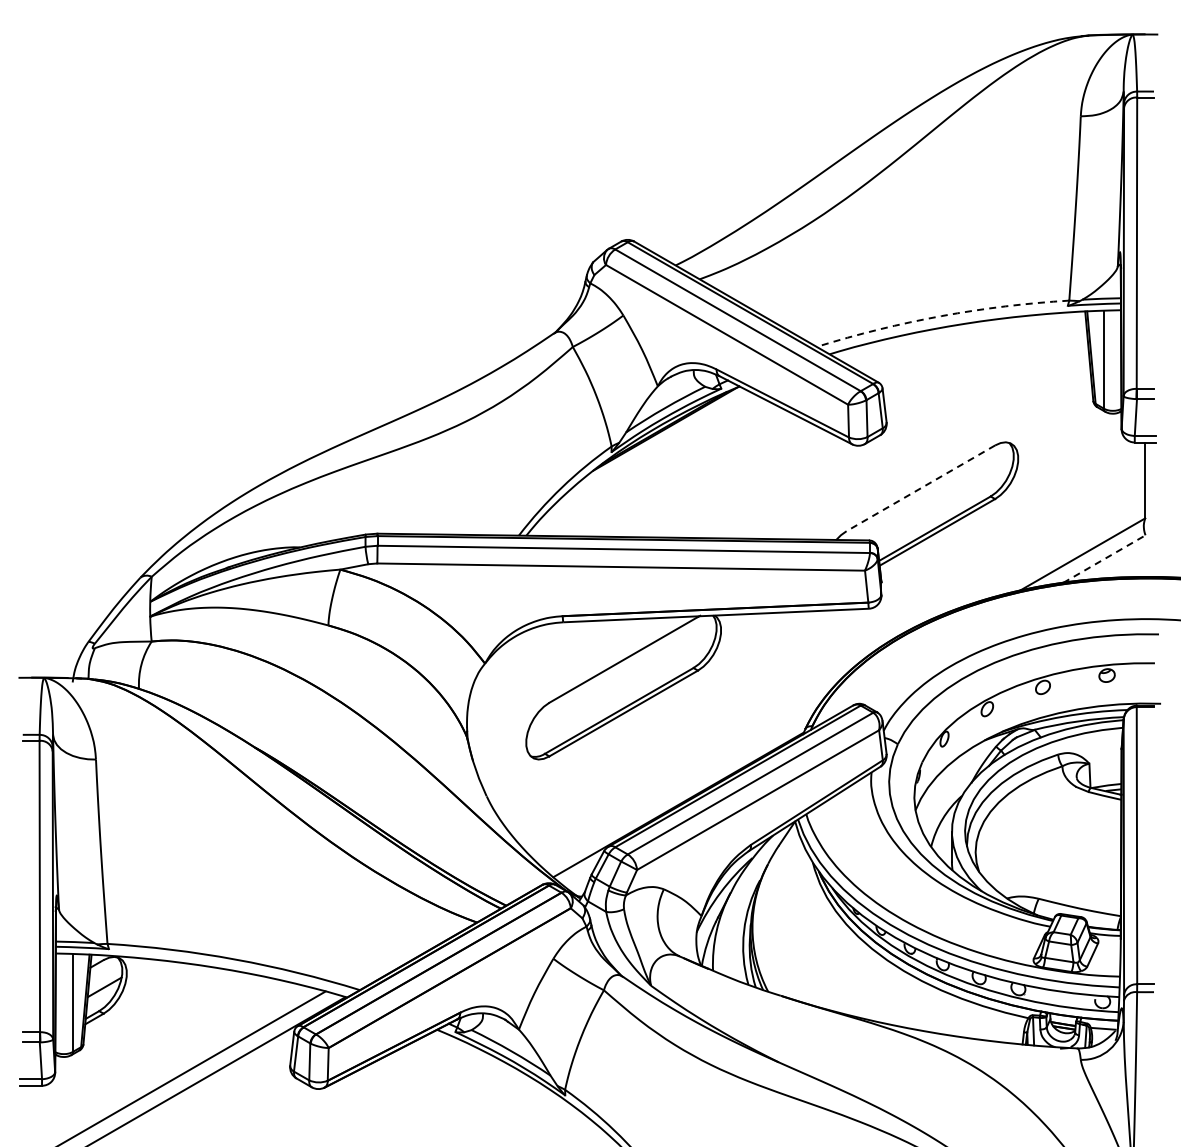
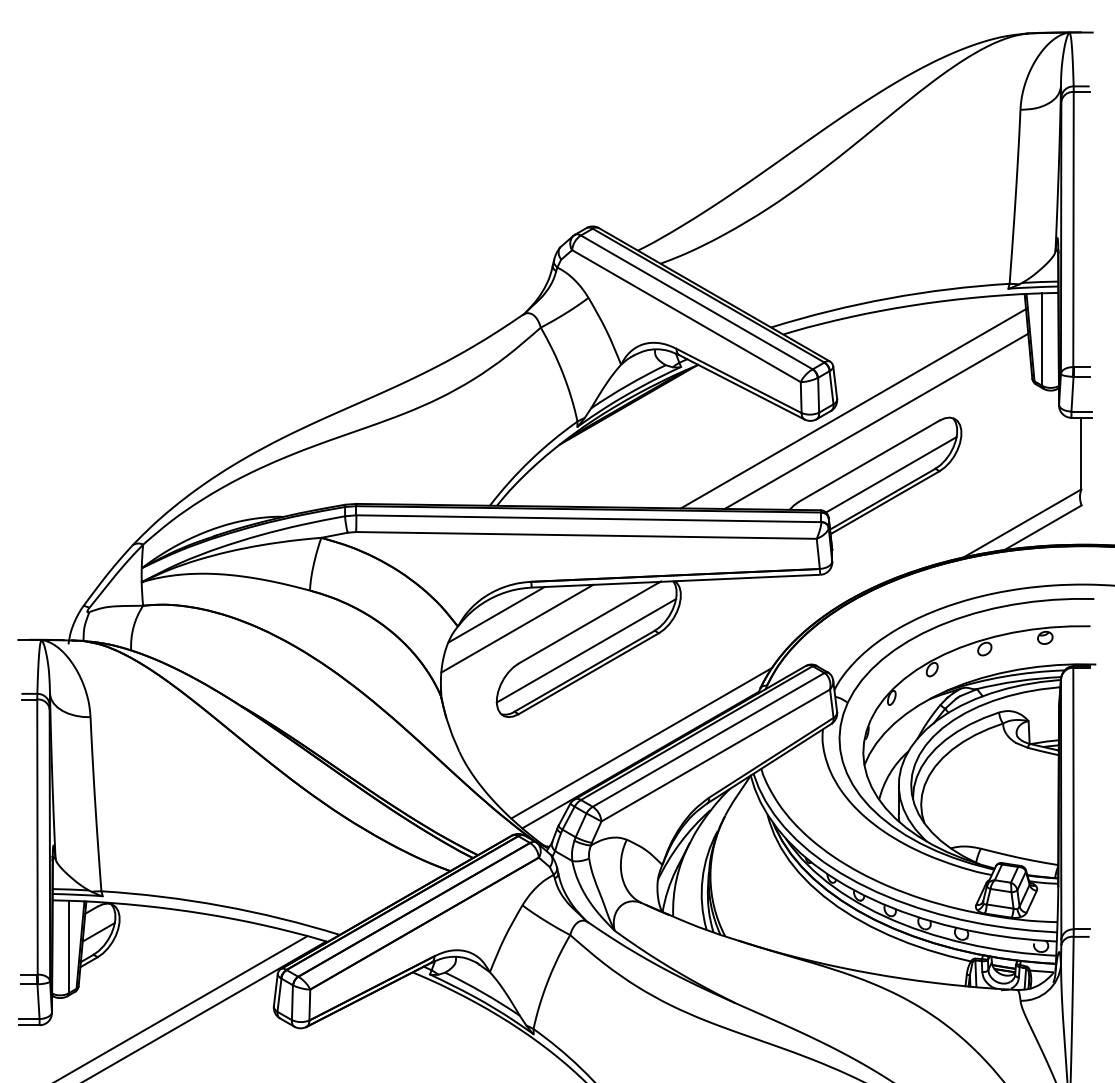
arc: (941, 316) -> (888, 298), dashed -> solid
line: (903, 432) -> (853, 408), added
line: (928, 446) -> (876, 421), added
line: (920, 488) -> (869, 461), dashed -> solid
line: (943, 502) -> (890, 474), added
line: (1104, 559) -> (1042, 528), dashed -> solid
line: (525, 650) -> (496, 614), added
line: (547, 665) -> (516, 628), added
line: (621, 689) -> (586, 651), added
line: (679, 786) -> (641, 742), added

